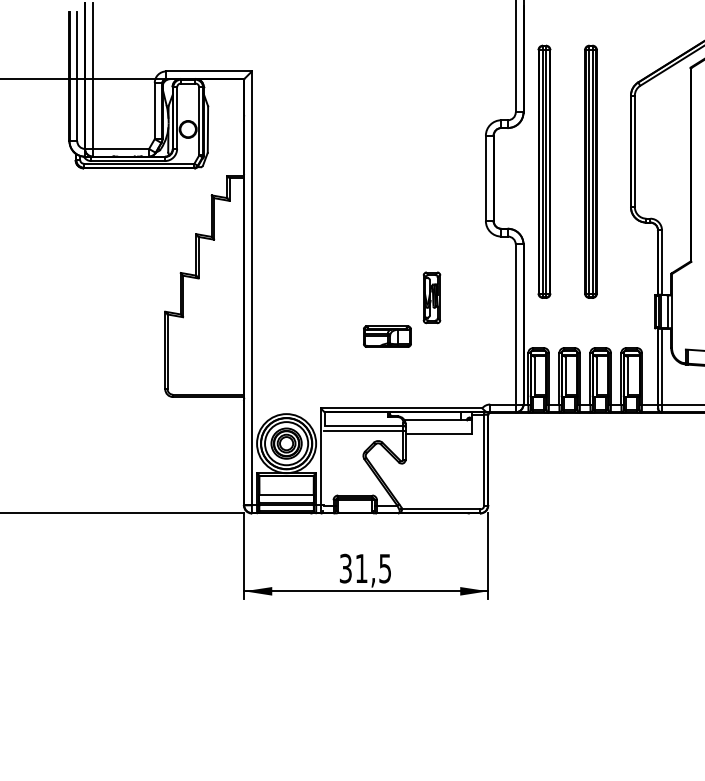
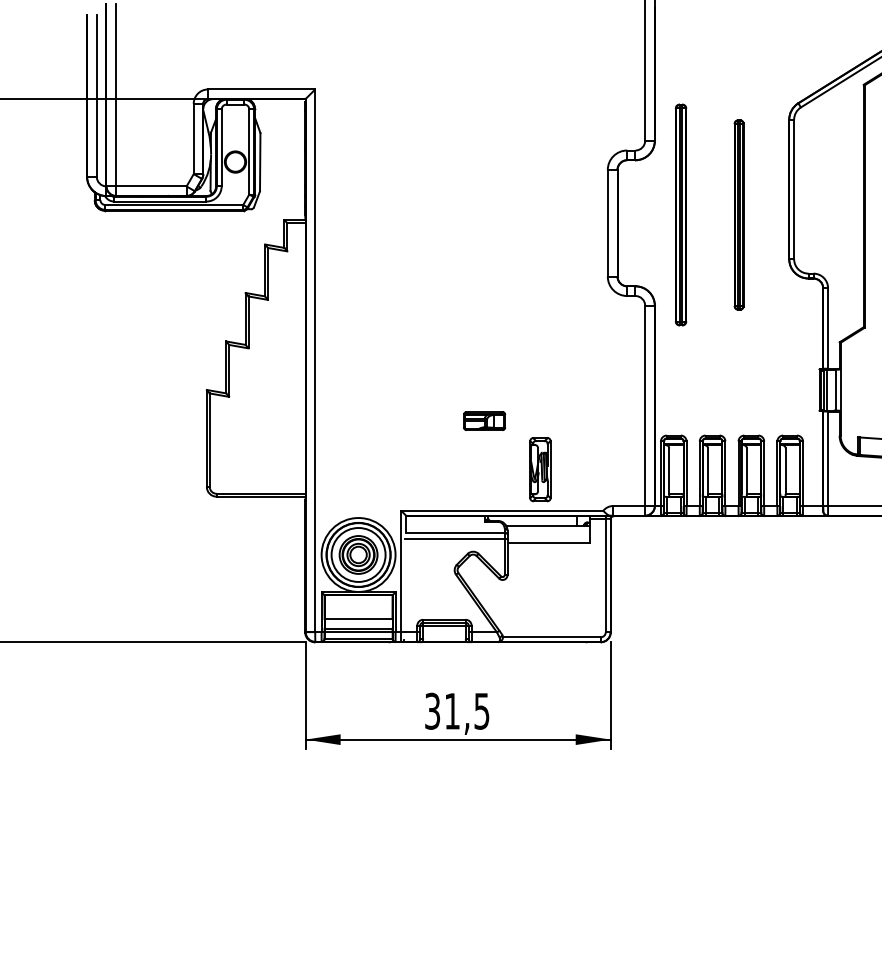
part: (544, 171) -> (680, 214), size x0.7
part: (590, 171) -> (738, 214), size x0.6
part: (432, 297) -> (540, 469), moved
part: (387, 336) -> (484, 420), size x0.7

